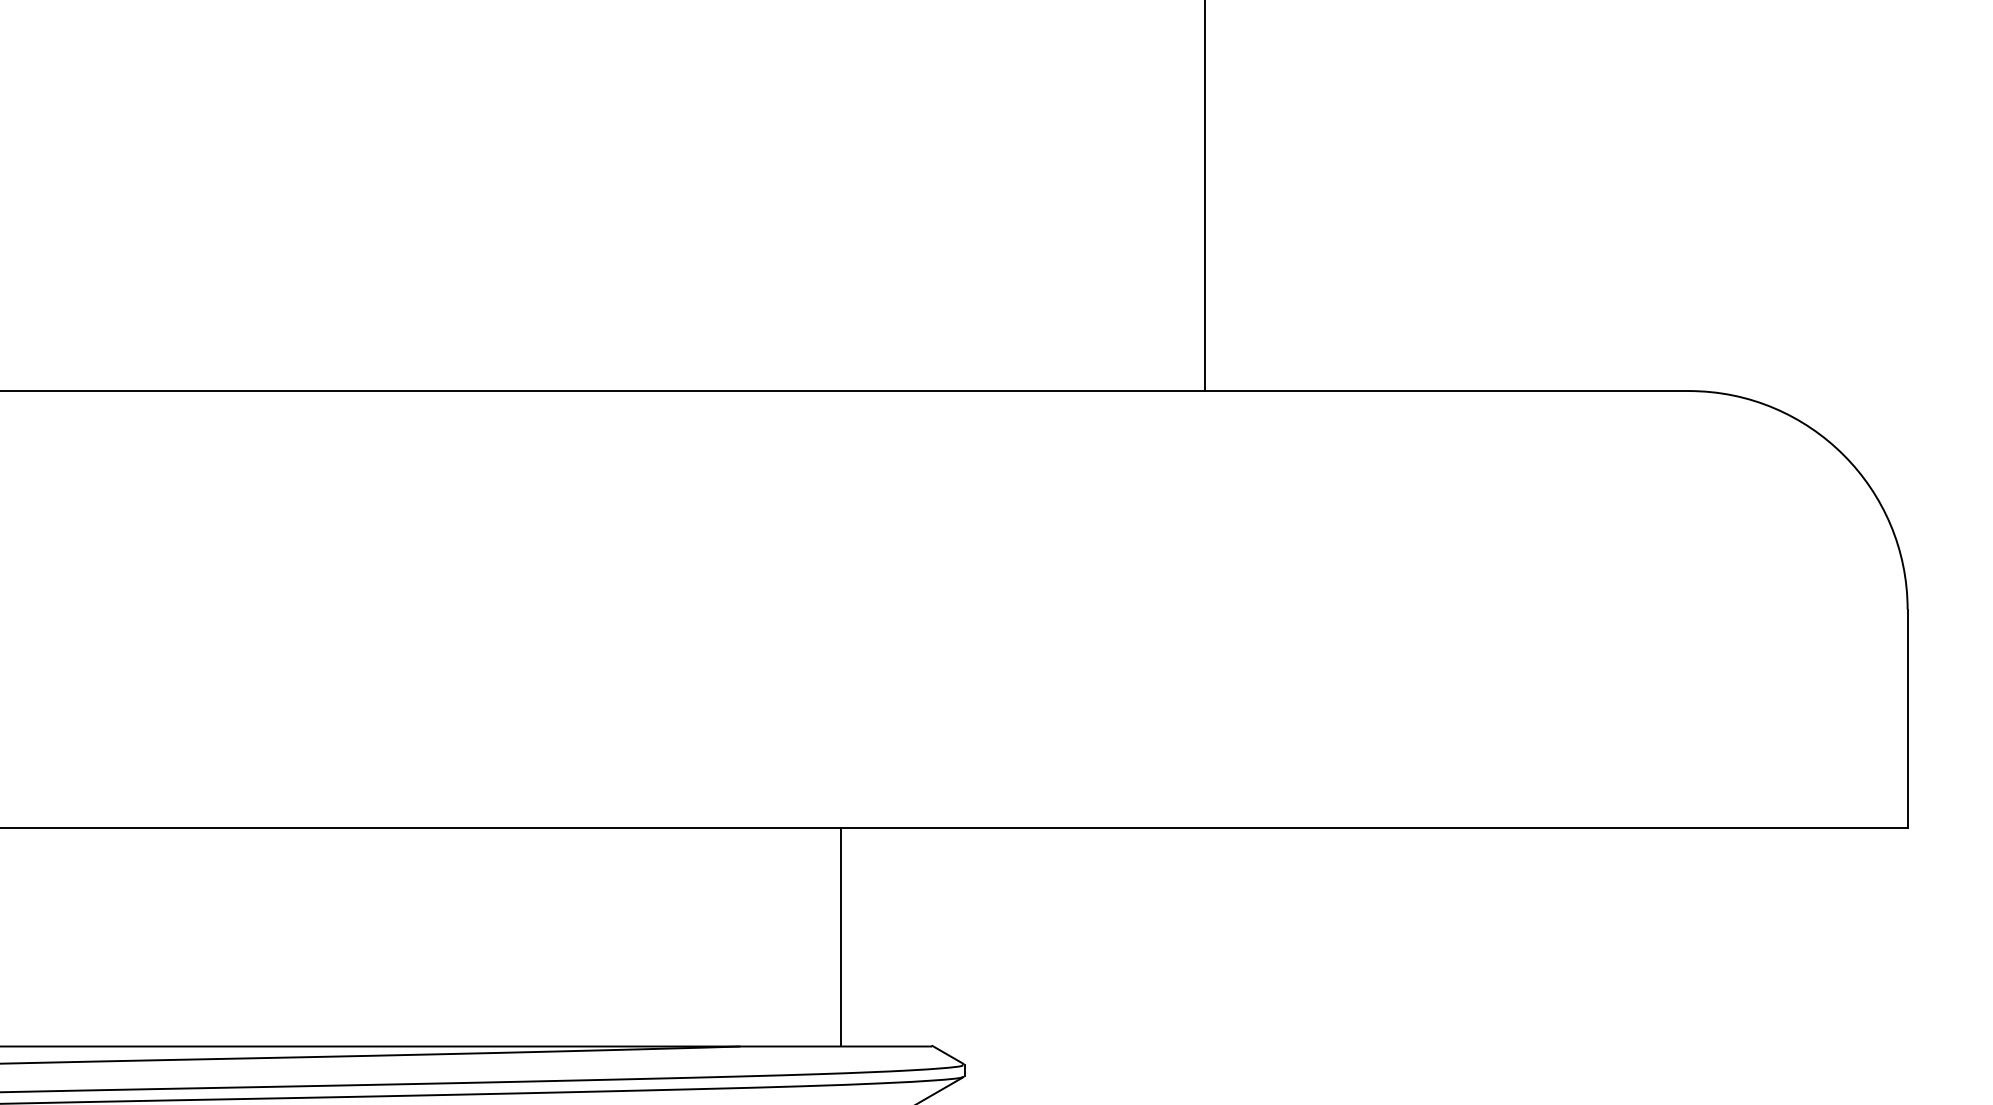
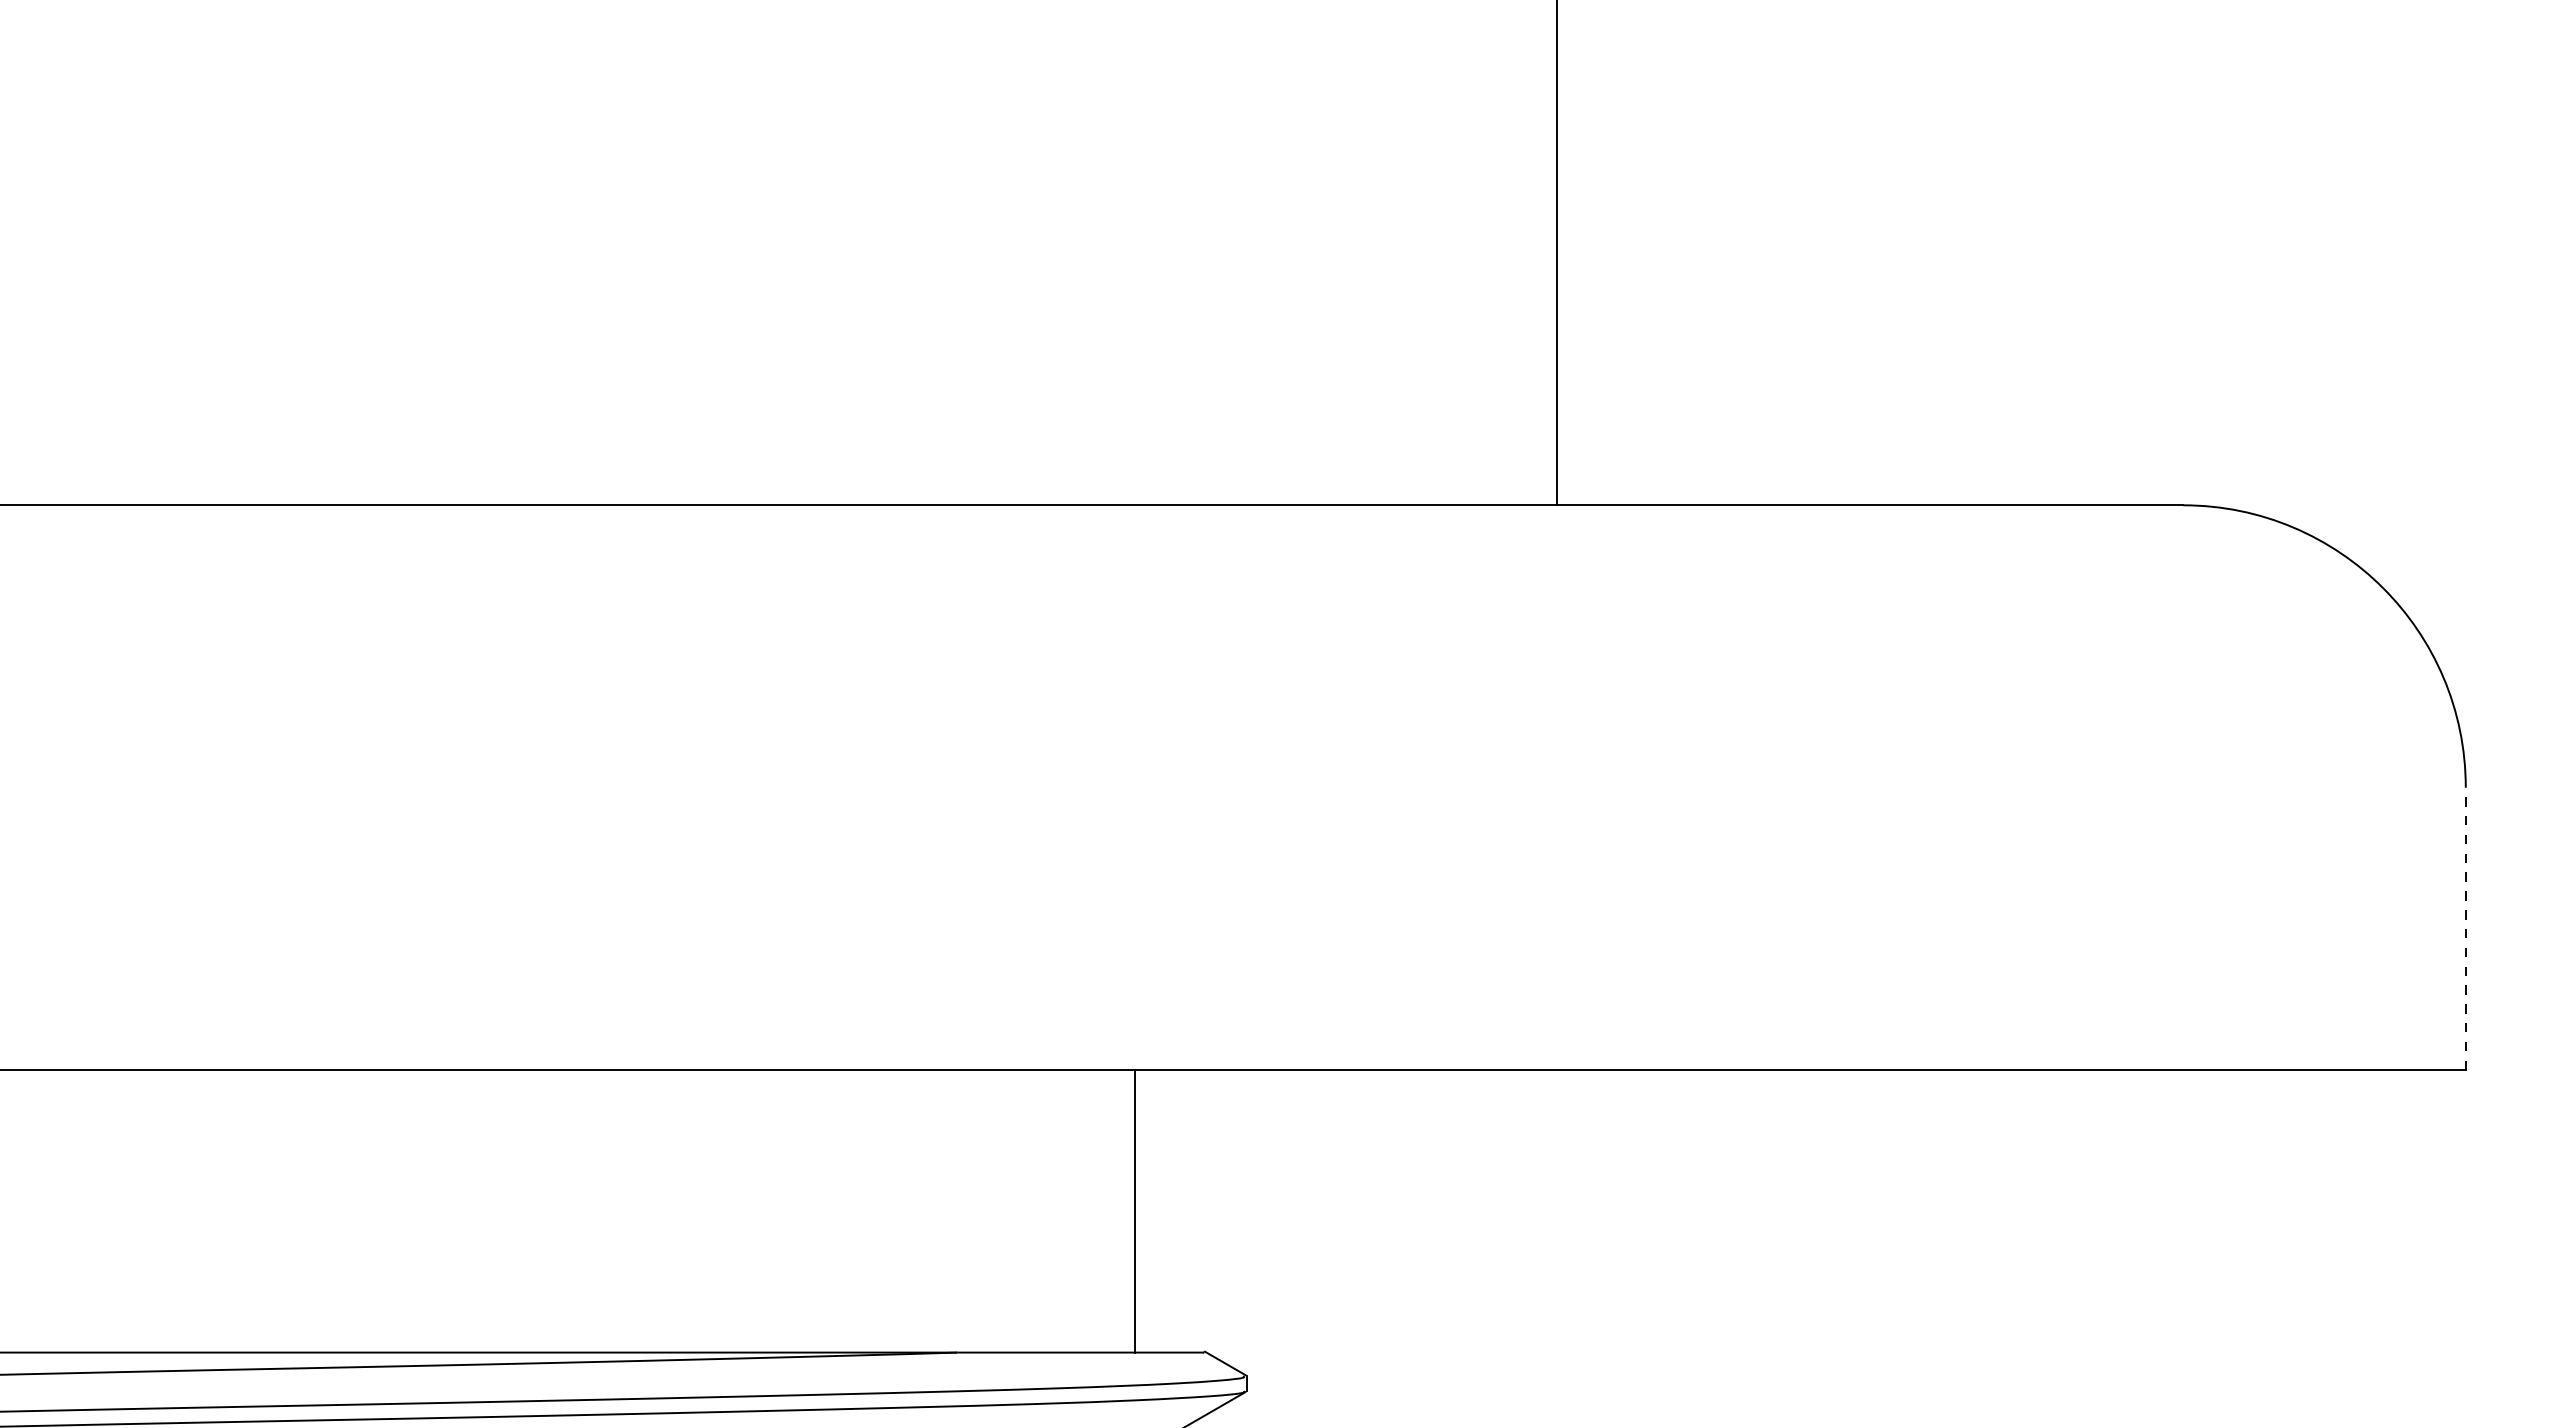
line: (1907, 718) -> (2465, 928), solid -> dashed
line: (840, 937) -> (1134, 1211), moved

